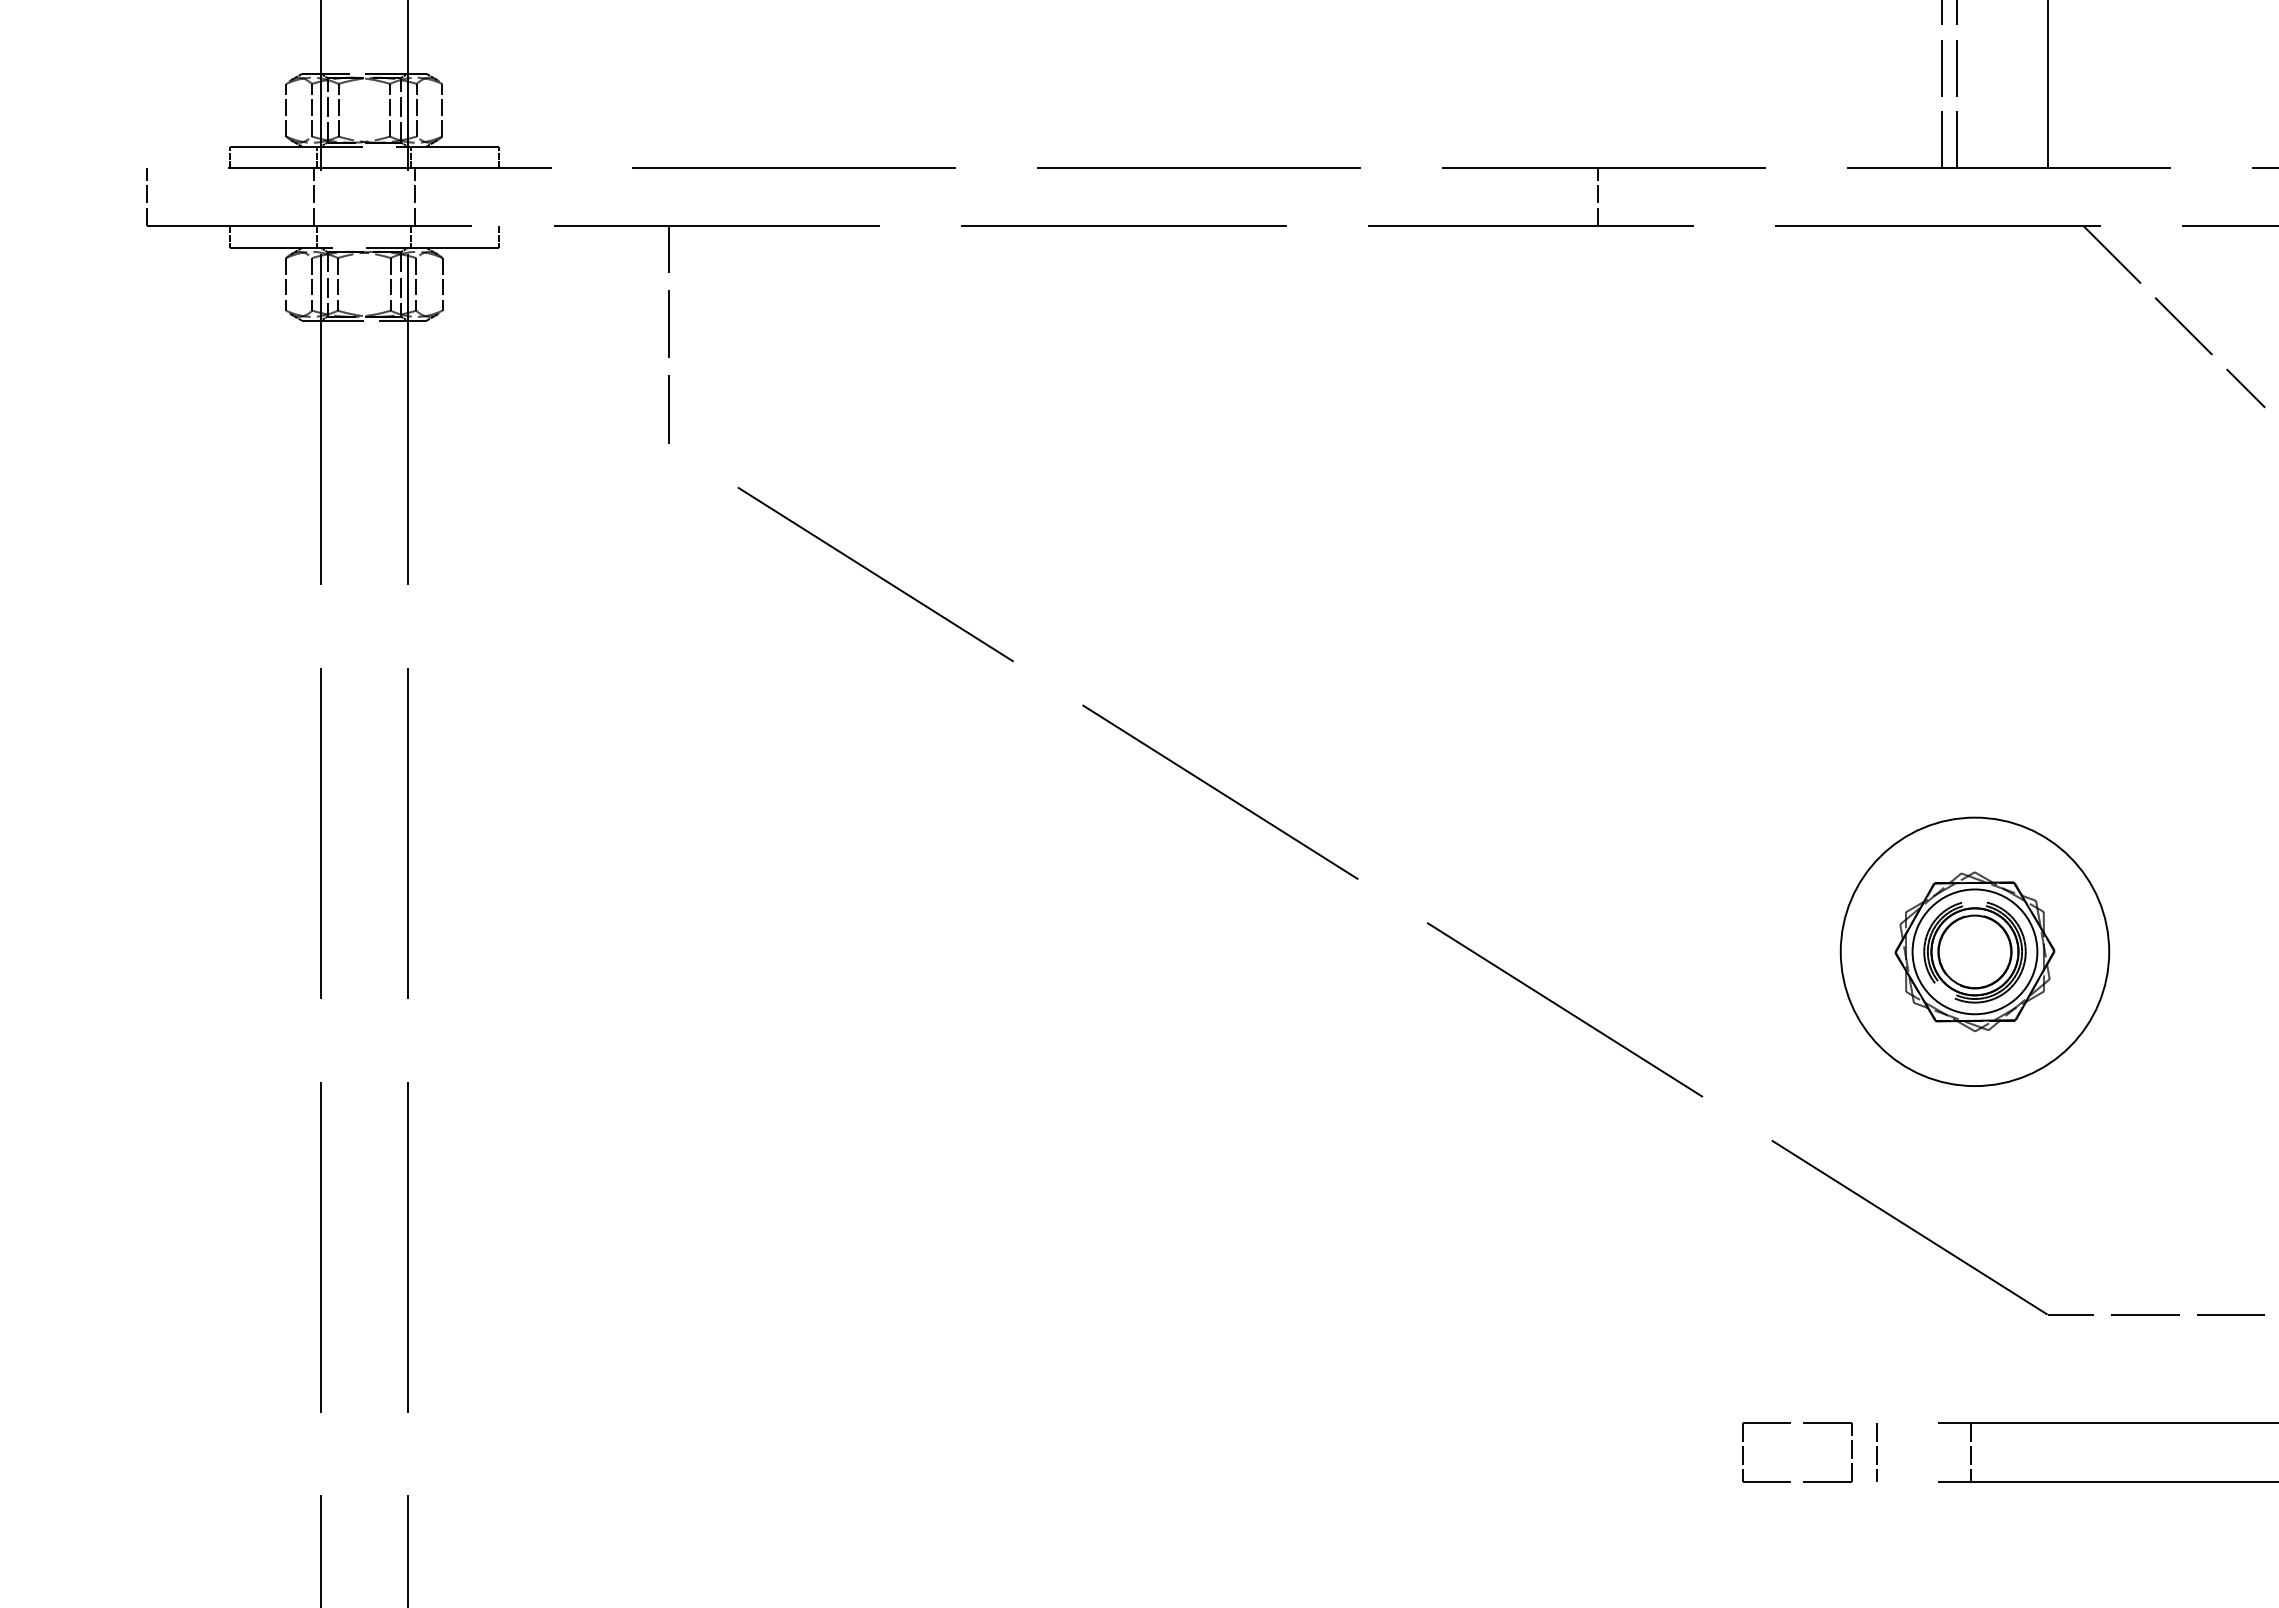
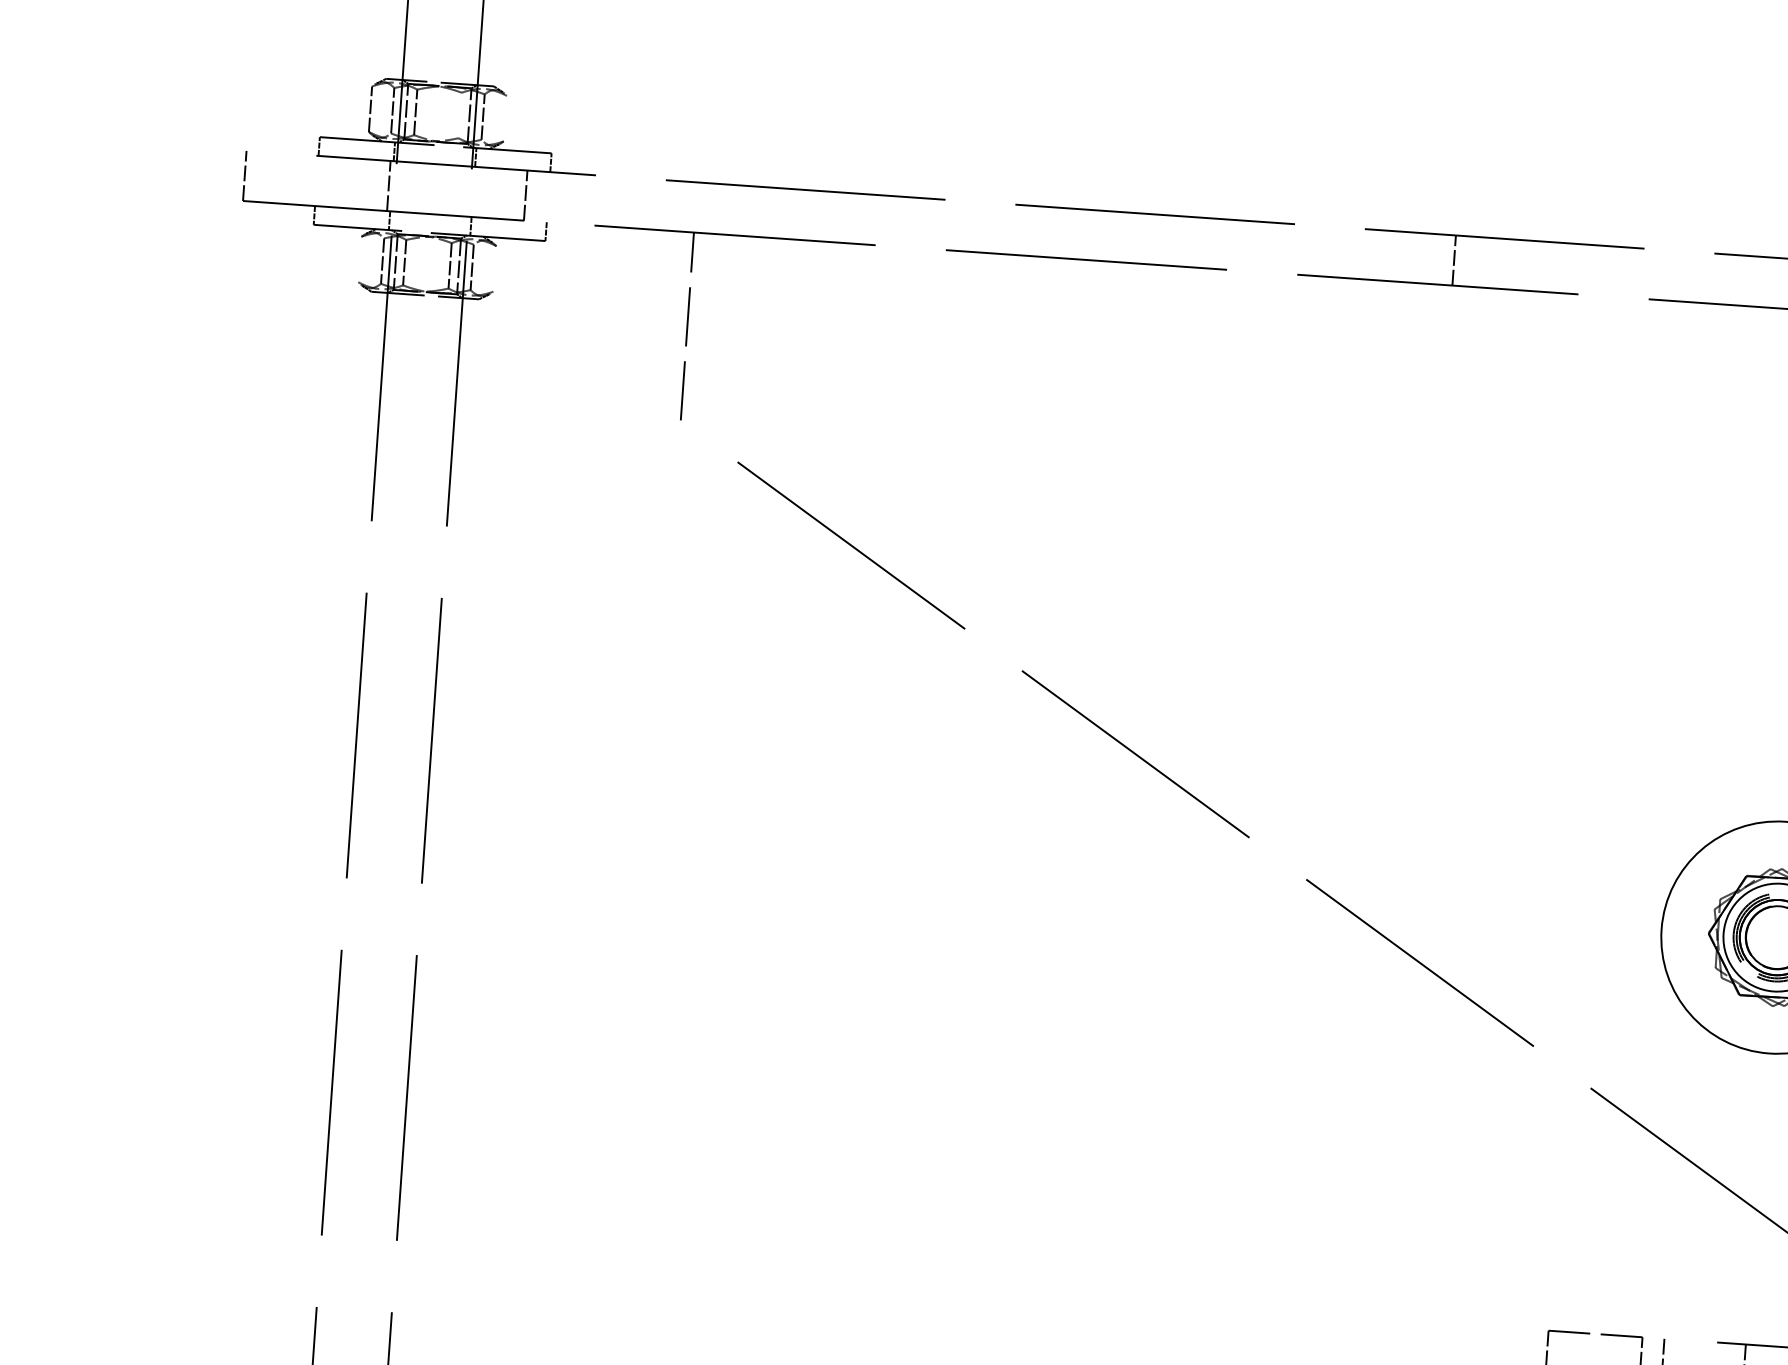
line: (390, 109) -> (460, 114), removed
line: (442, 109) -> (505, 118), removed
line: (415, 197) -> (526, 195), moved
line: (1597, 197) -> (1453, 260), moved
line: (286, 284) -> (360, 259), removed
line: (442, 284) -> (494, 269), removed

